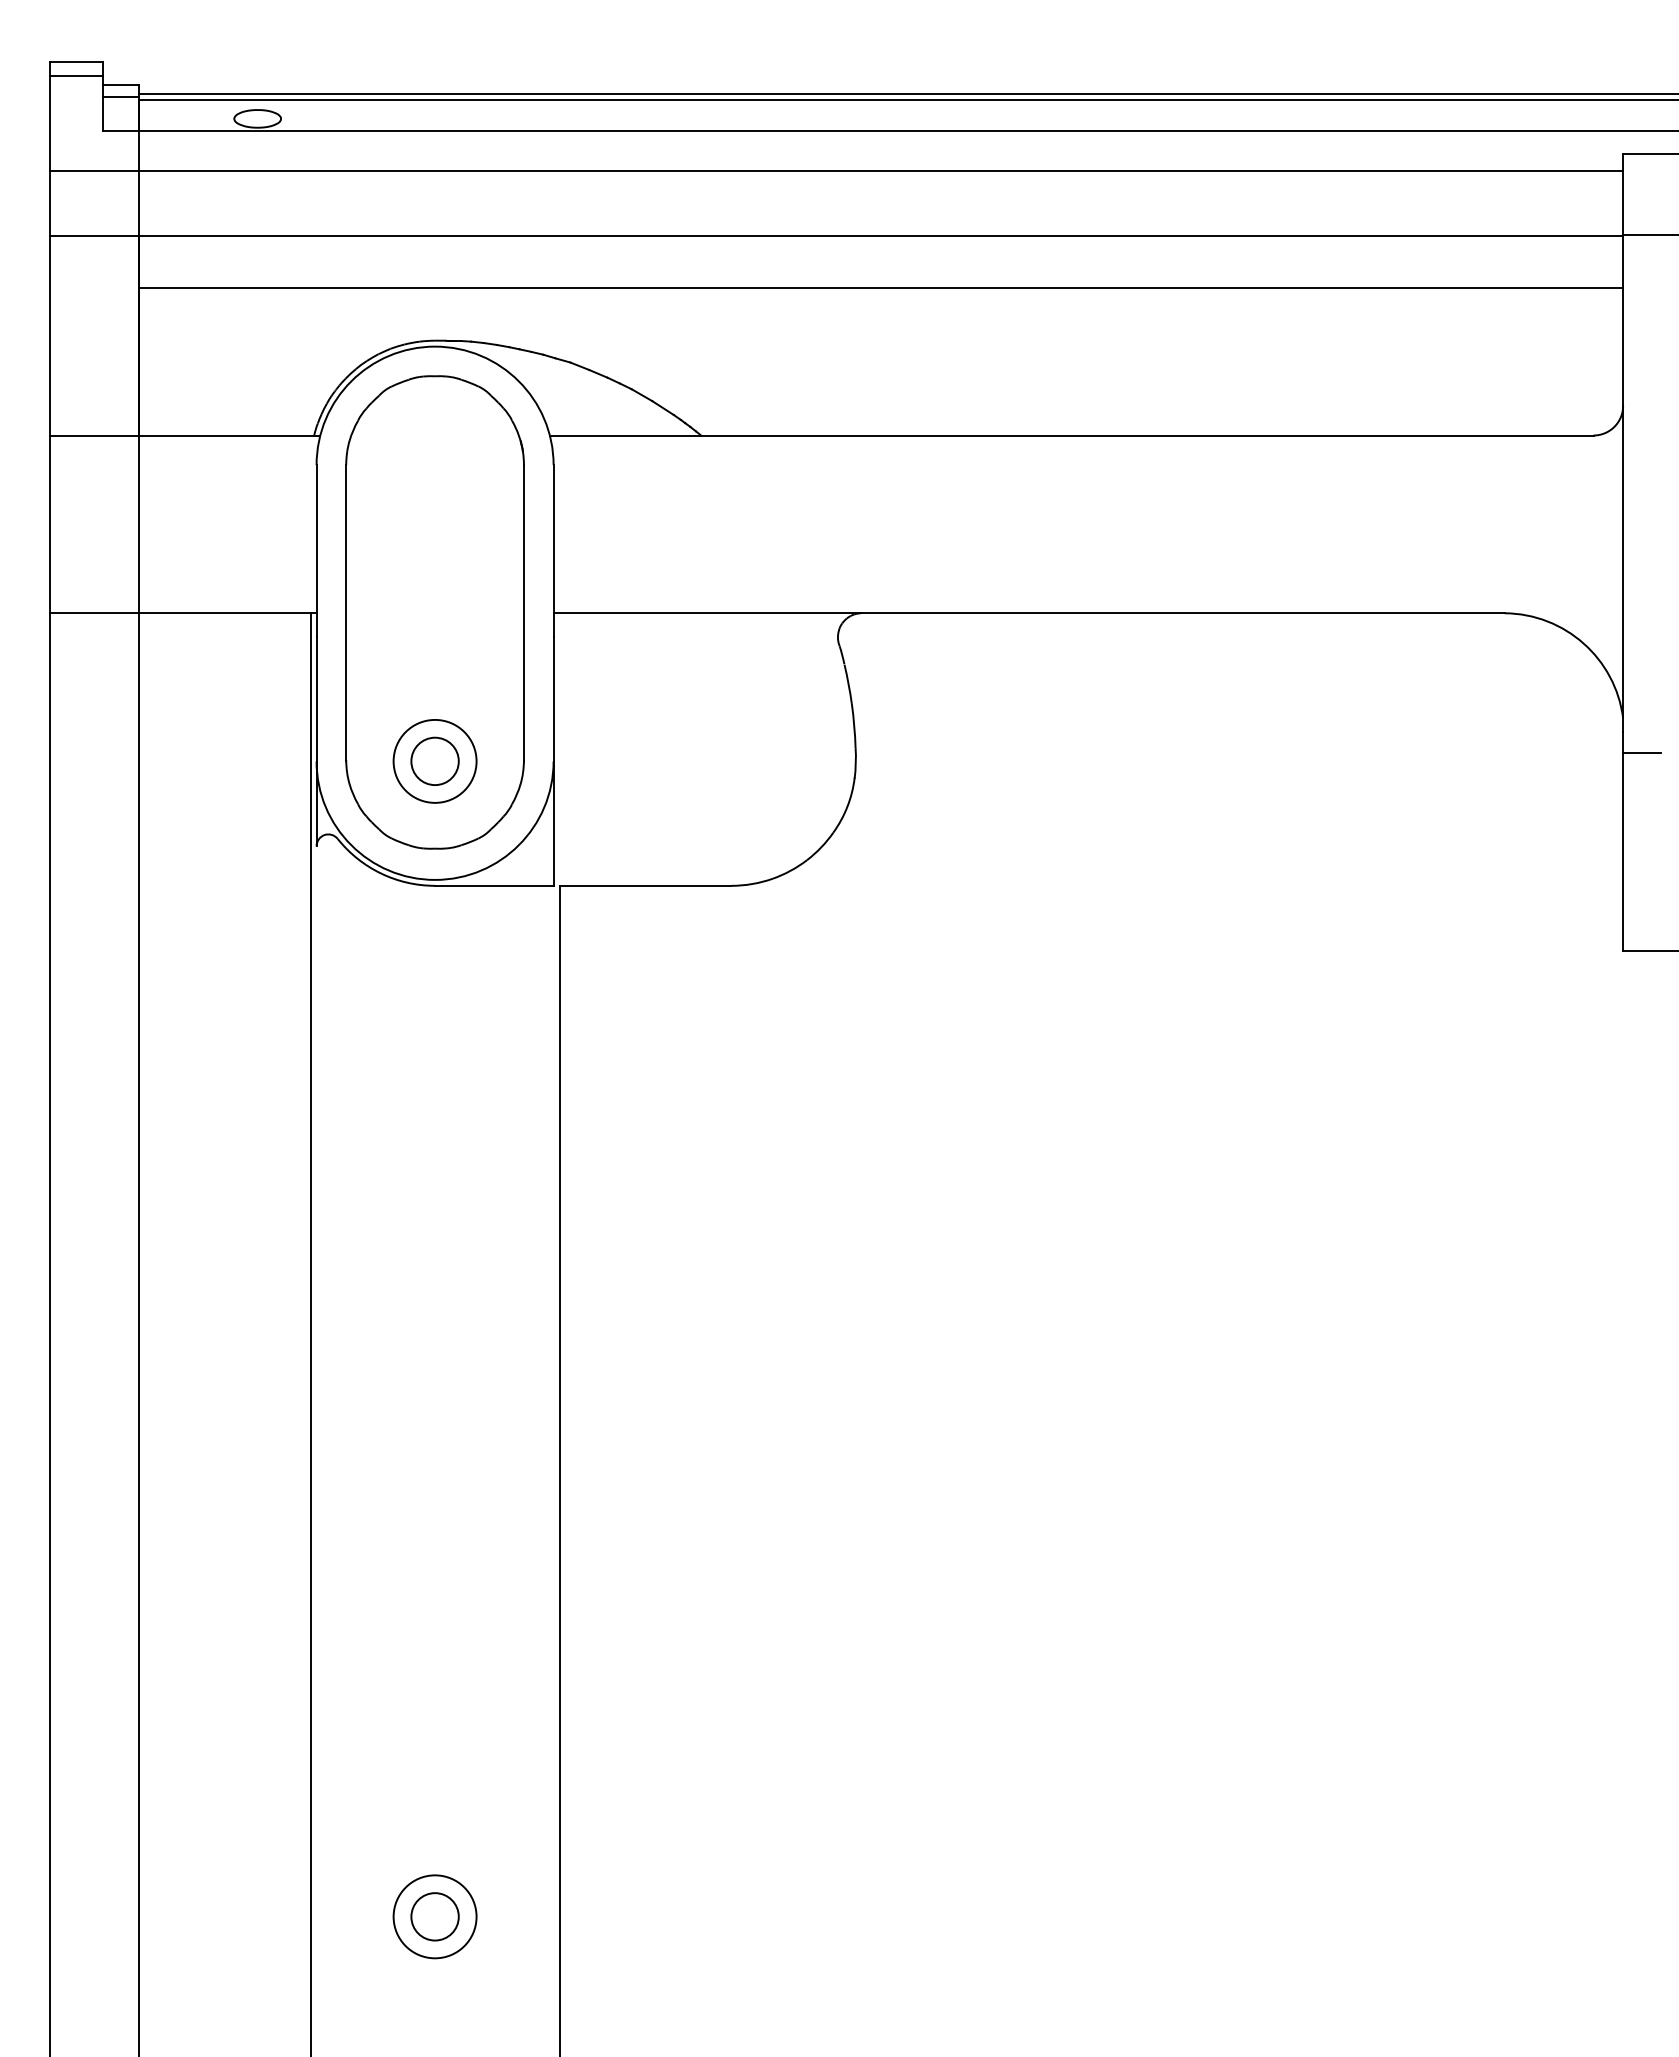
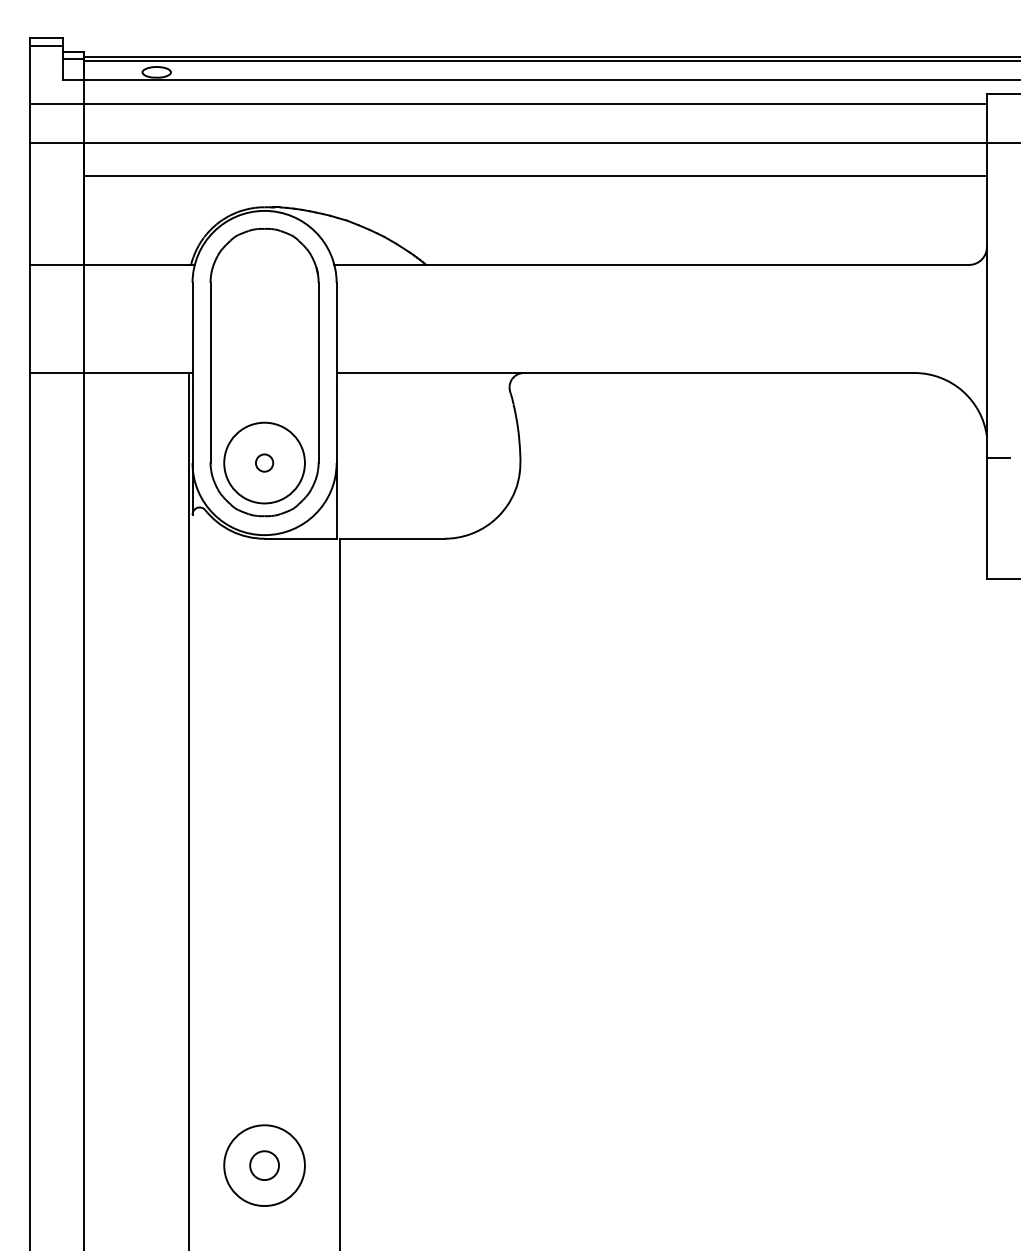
circle: (434, 760) -> (264, 462), size x0.6
circle: (434, 760) -> (264, 462), size x1.6
circle: (434, 1916) -> (264, 1165), size x1.6

